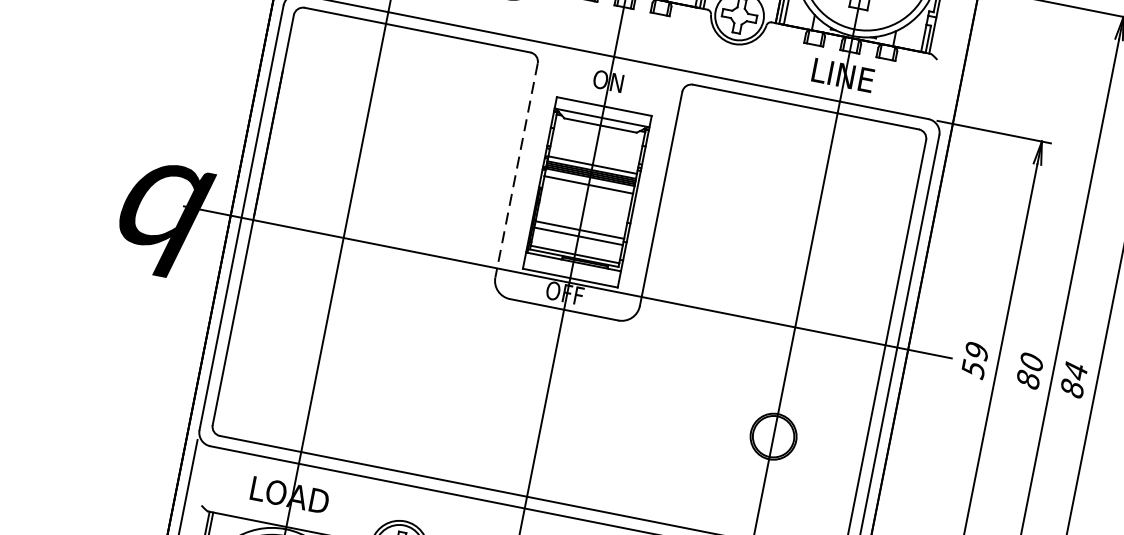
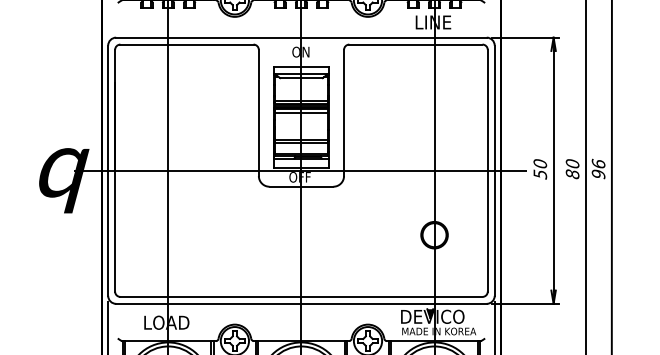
line: (515, 171) -> (258, 113), dashed -> solid
text: (977, 352) -> (540, 164), 59 -> 50
text: (1074, 378) -> (598, 168), 84 -> 96

